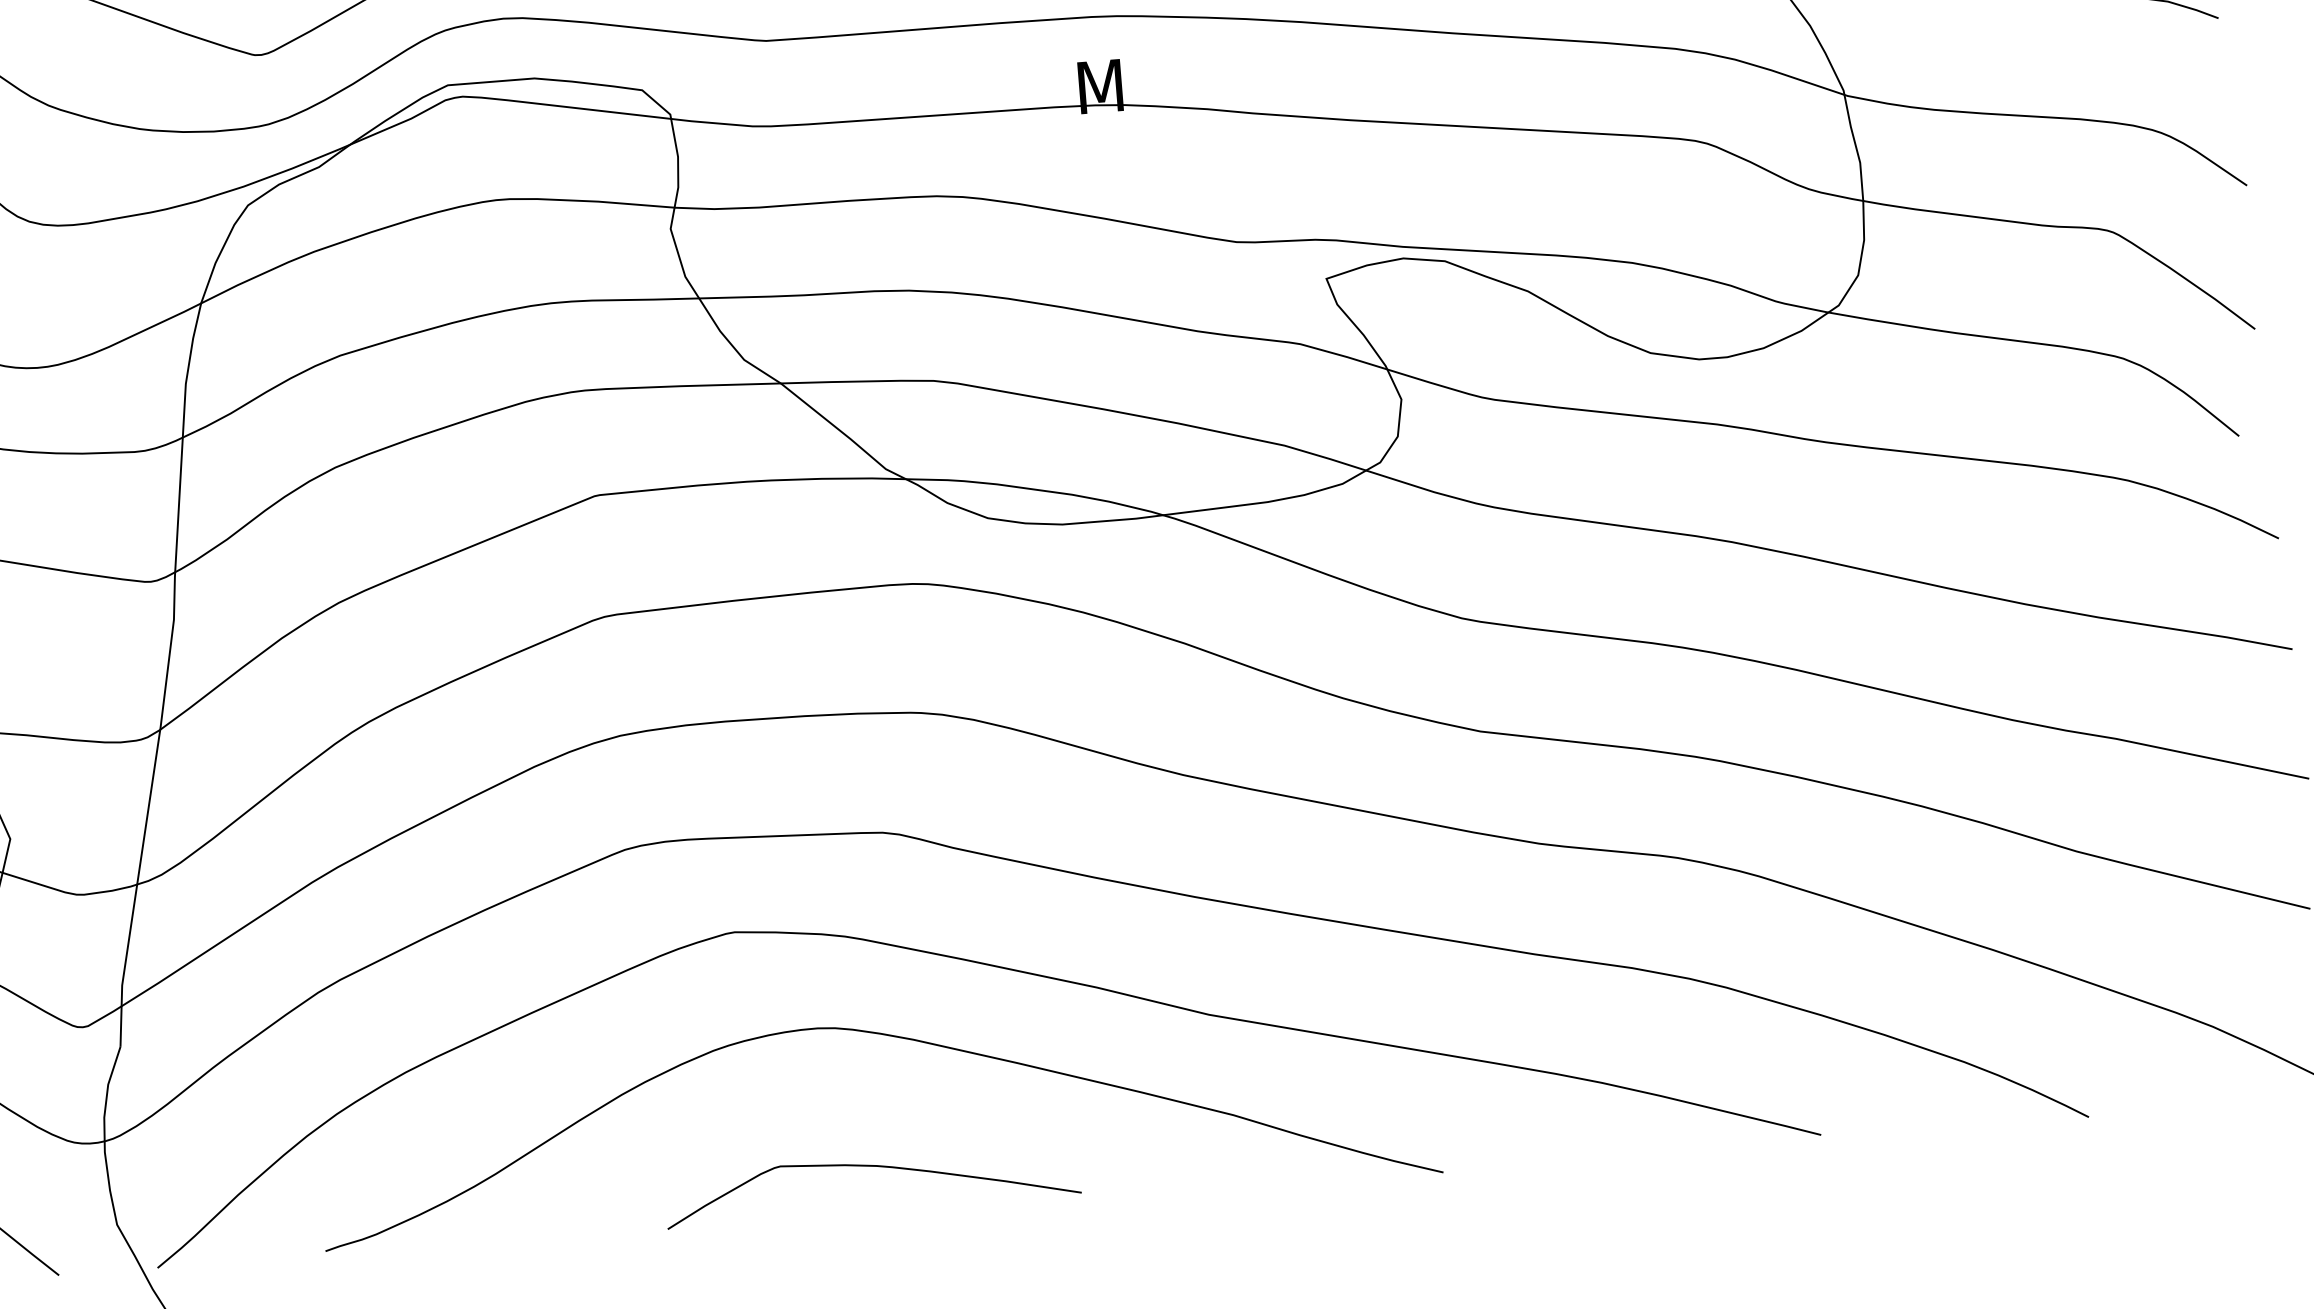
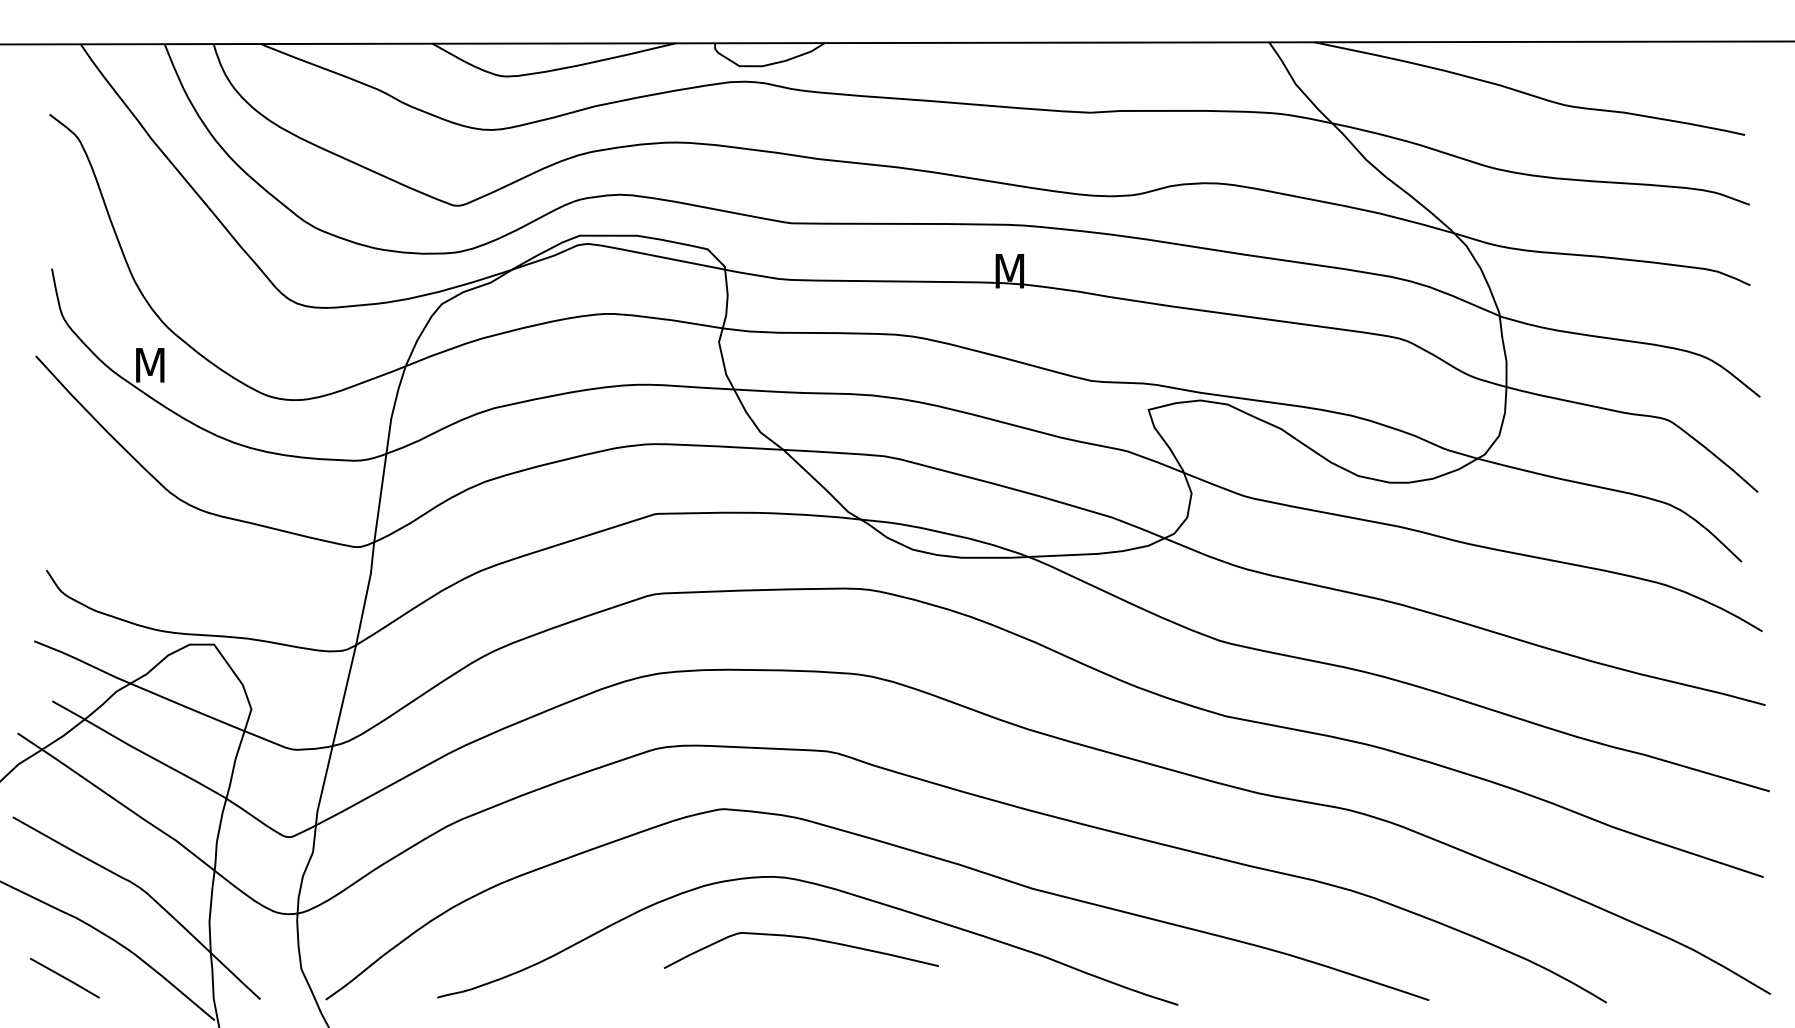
curve: (869, 1167) -> (800, 938), moved

